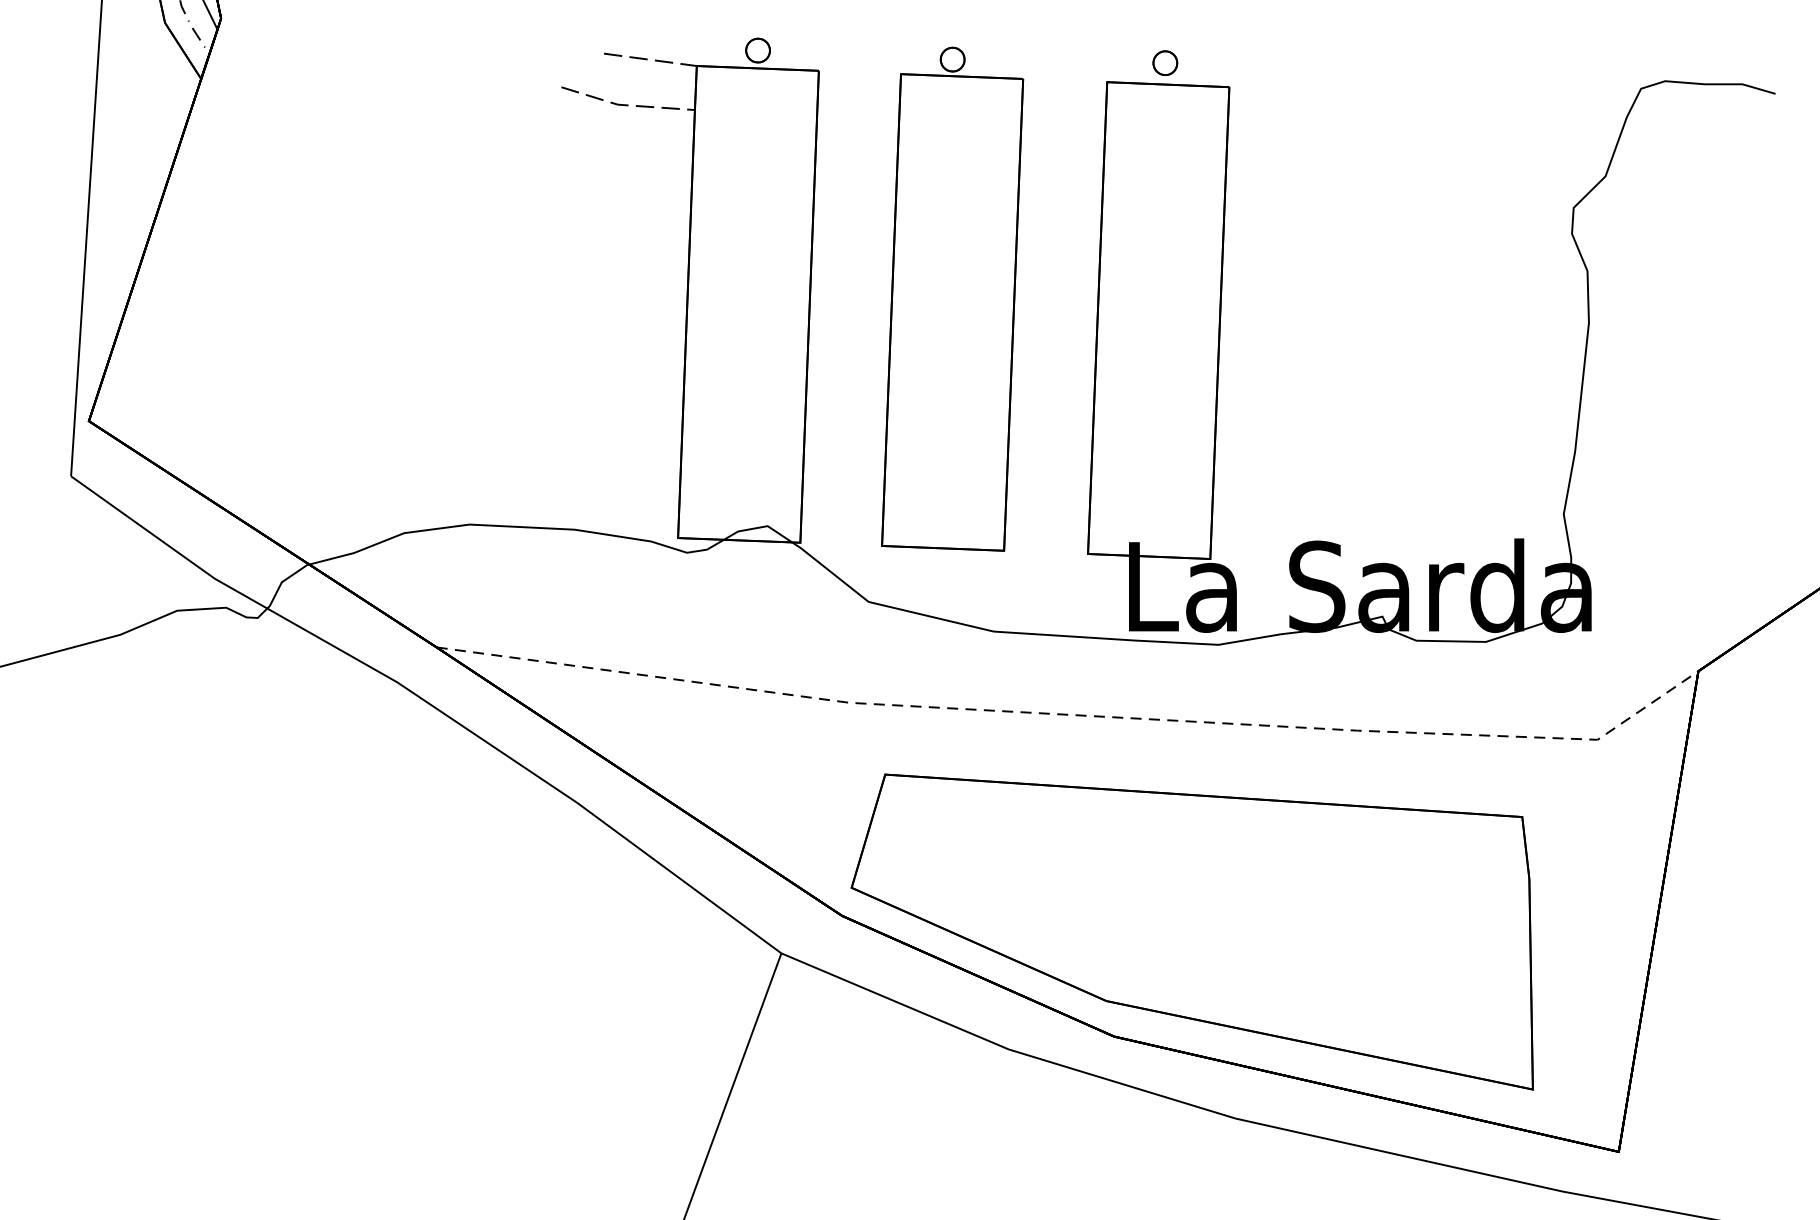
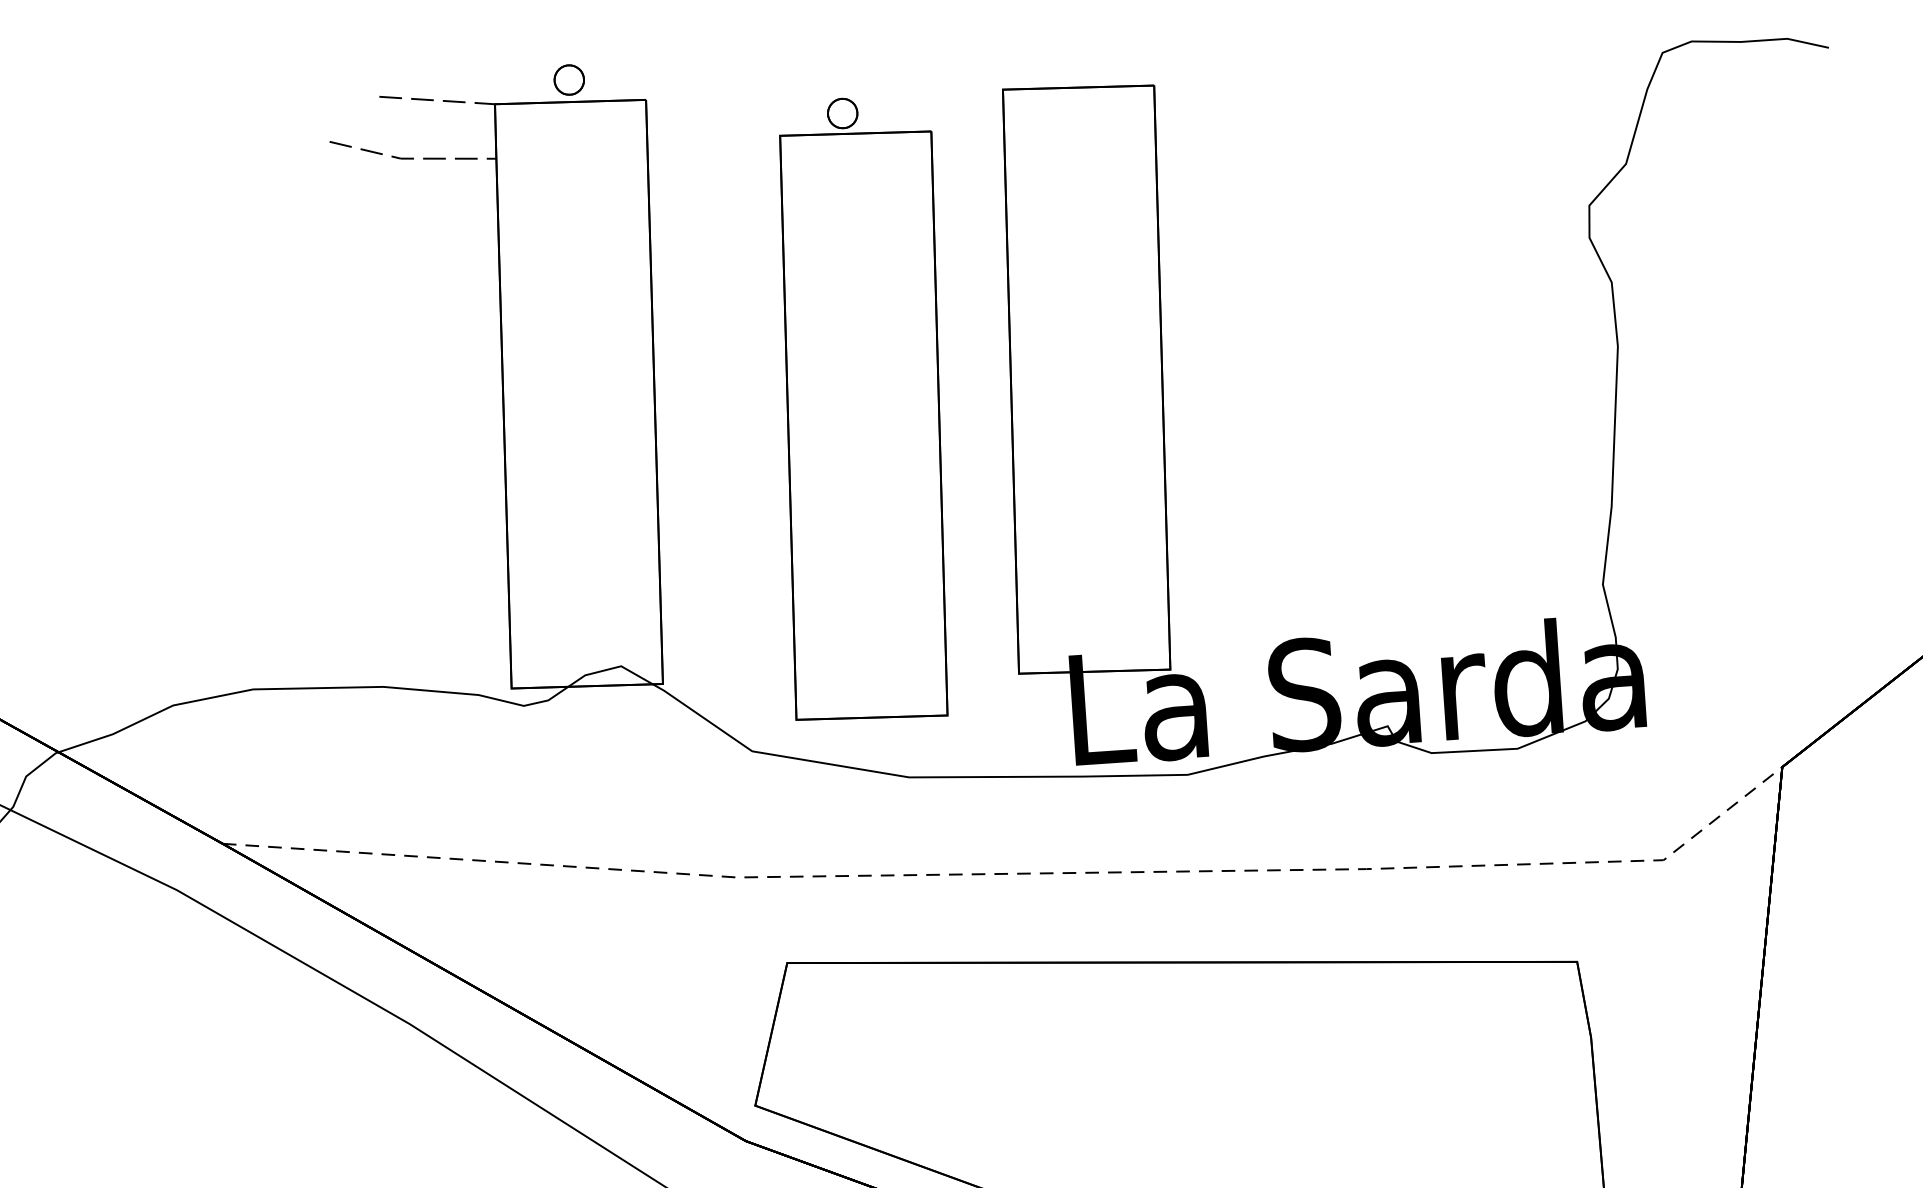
part: (1165, 62) -> (1073, 60), removed
part: (952, 298) -> (862, 408), moved

